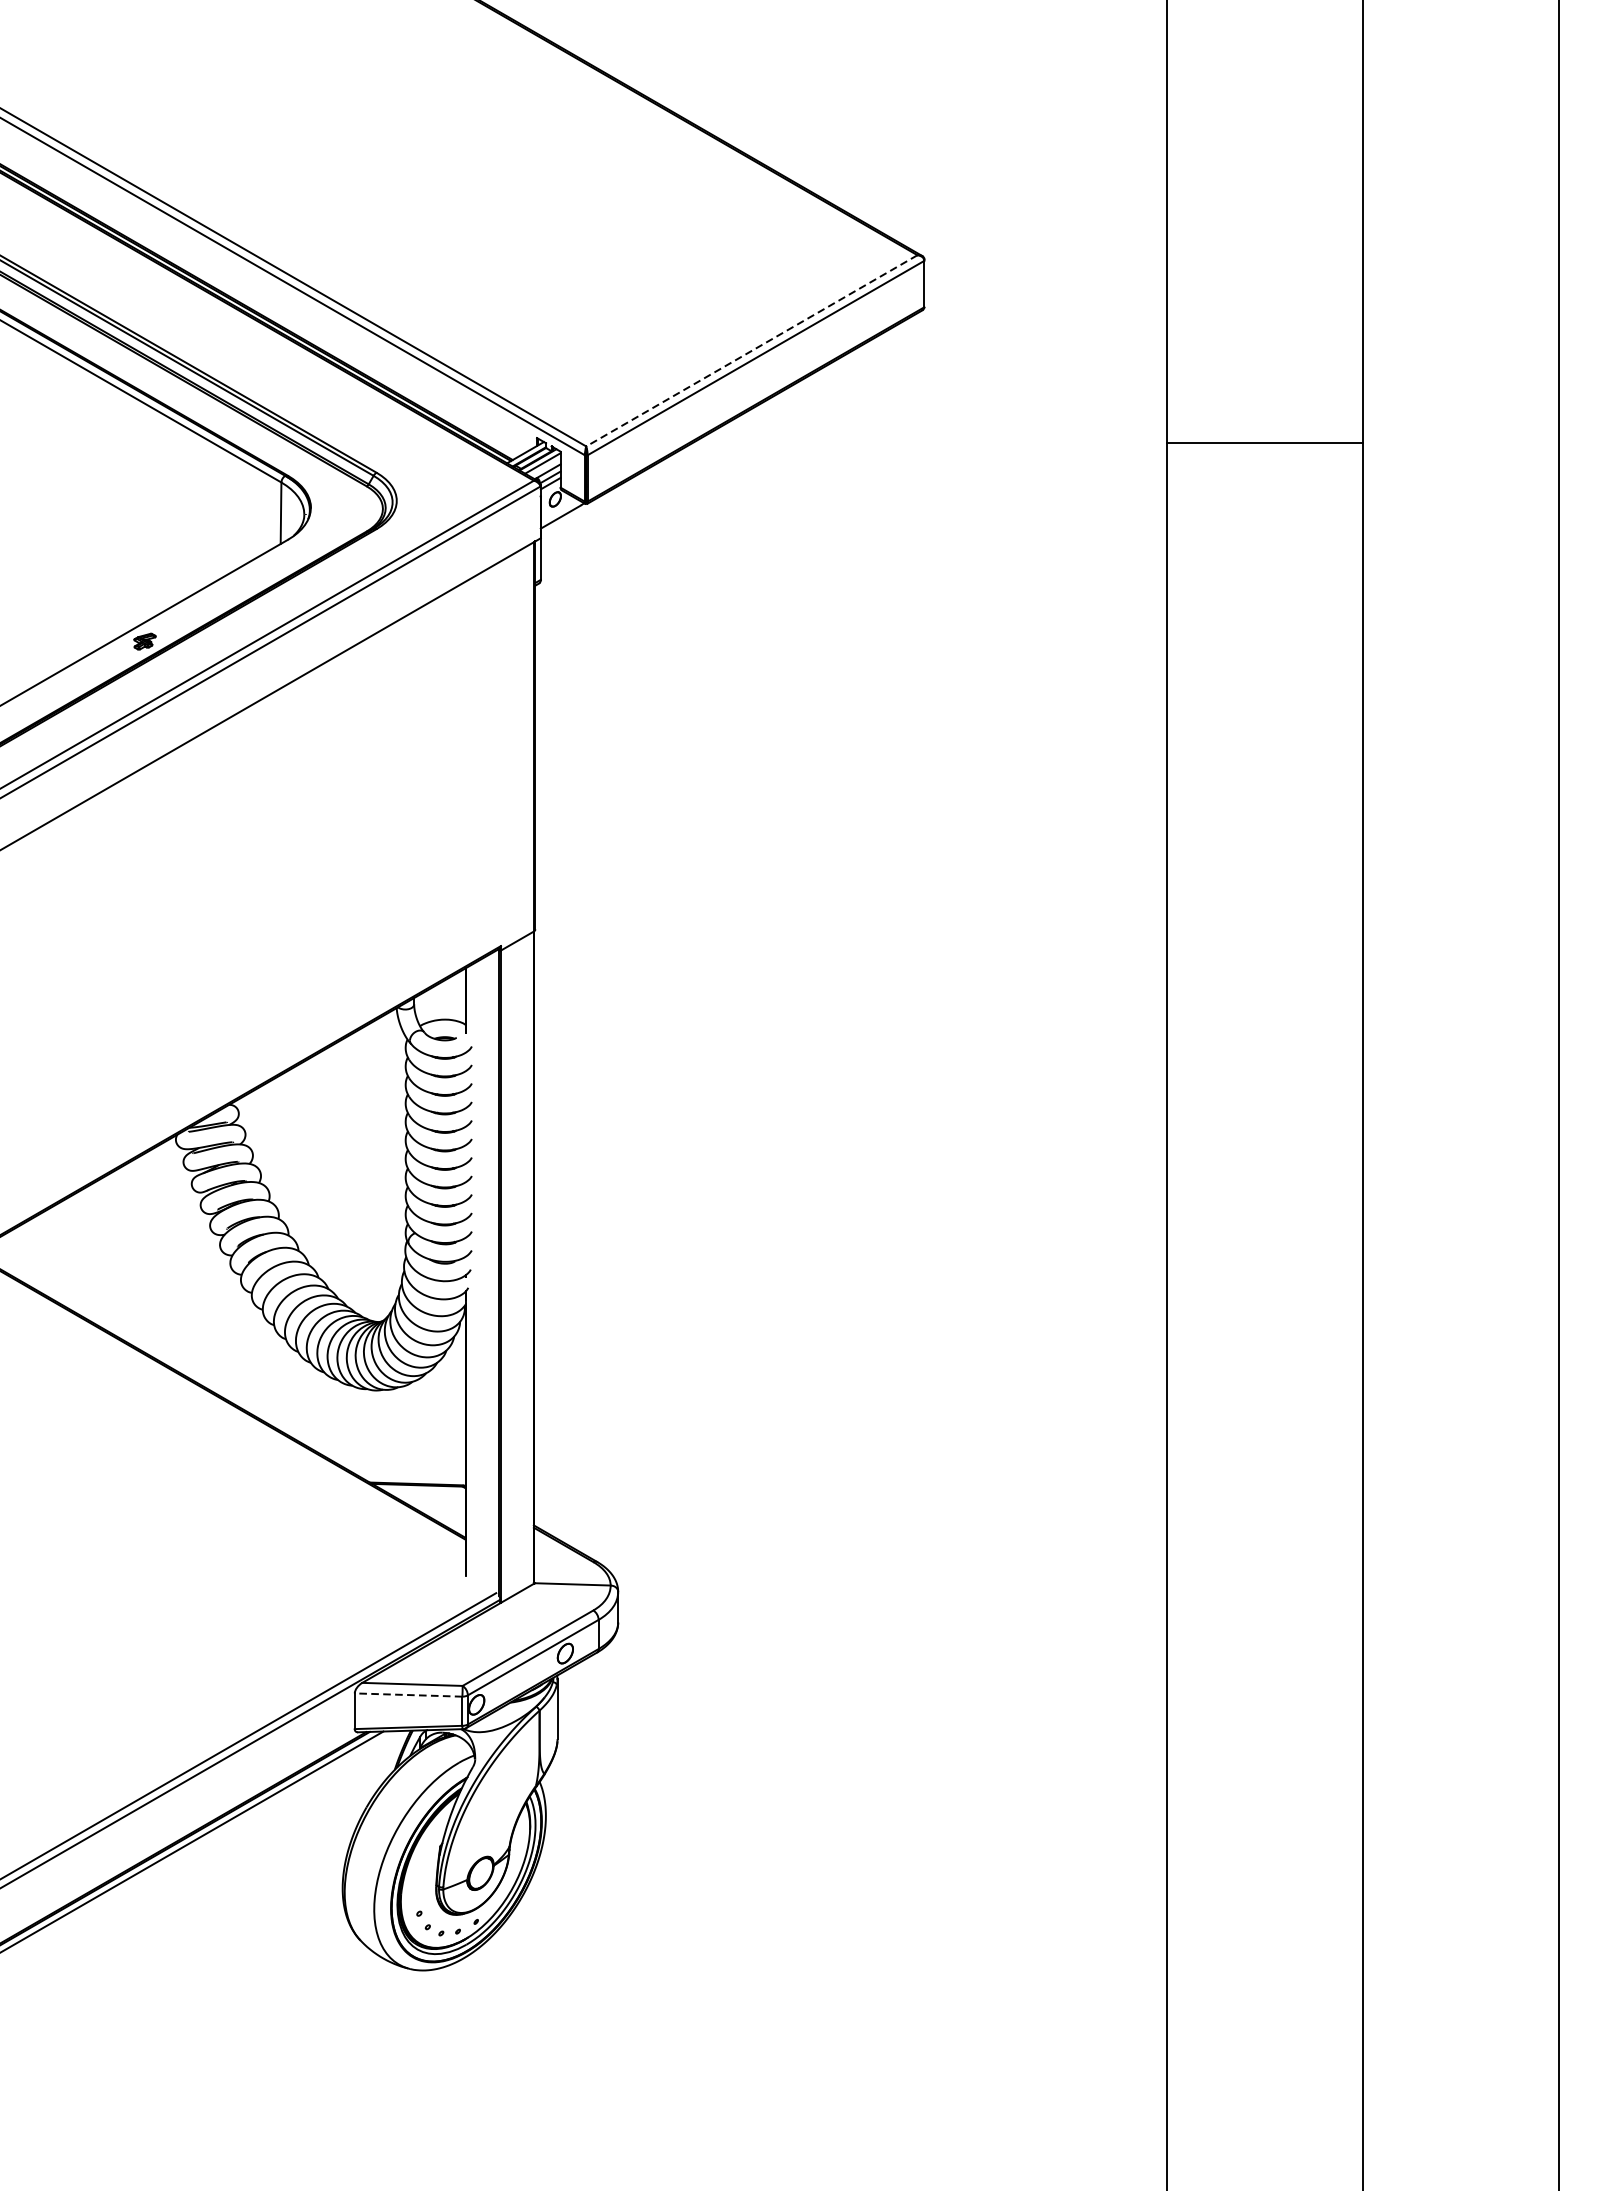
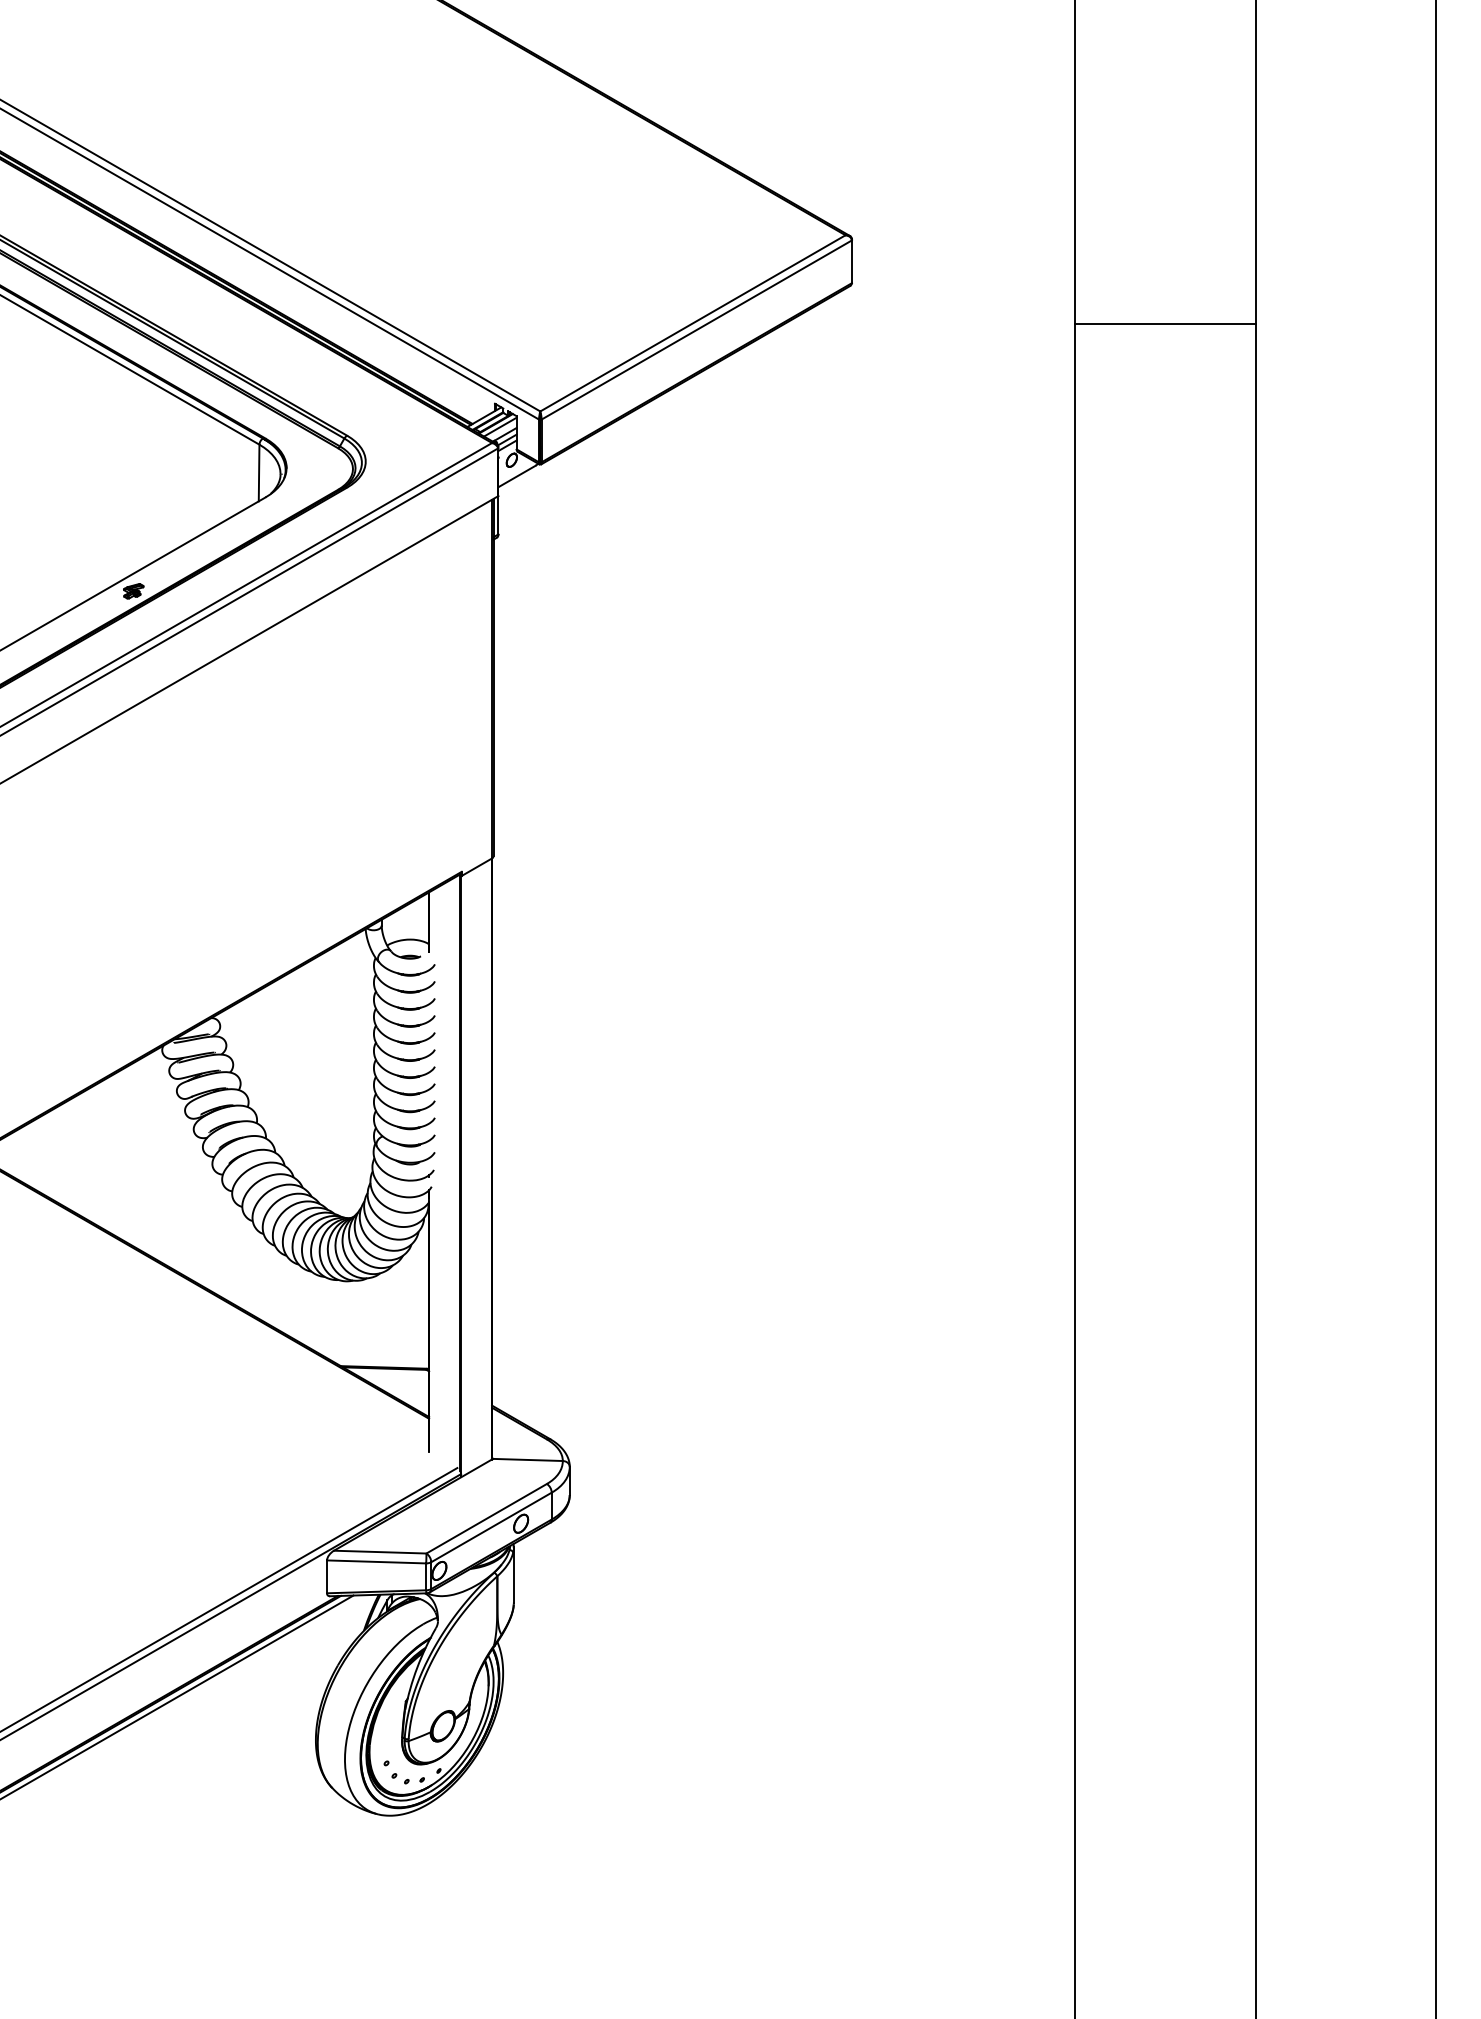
line: (751, 350) -> (692, 323), dashed -> solid
line: (1264, 443) -> (1165, 324), moved
line: (408, 1694) -> (376, 1561), dashed -> solid

